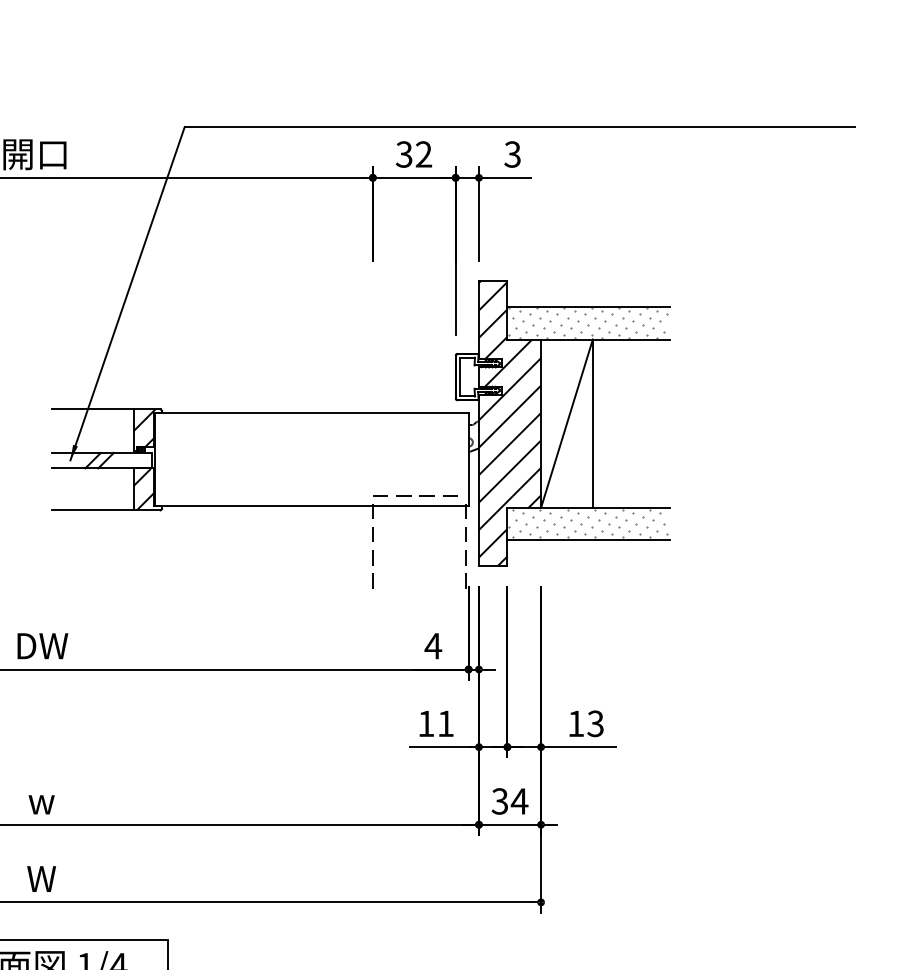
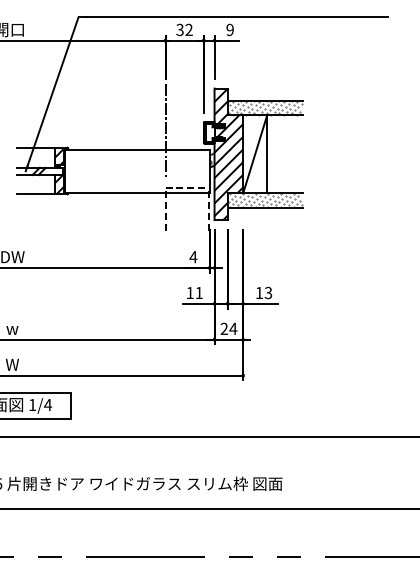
text: (511, 153) -> (229, 29), 3 -> 9
line: (372, 374) -> (165, 131), added
text: (498, 800) -> (223, 328), 34 -> 24

